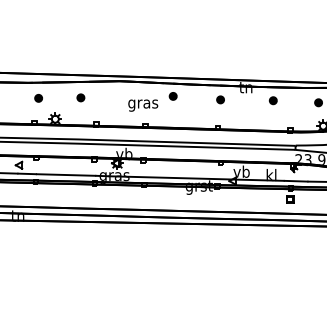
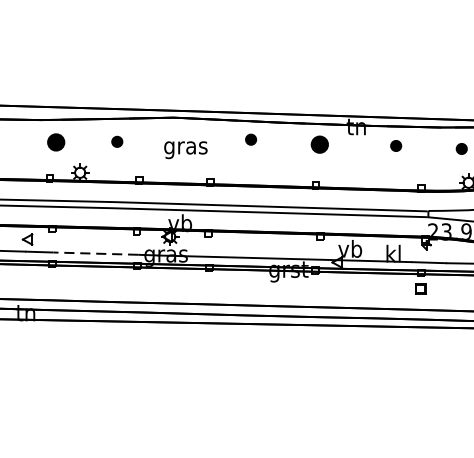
part: (38, 98) -> (55, 142), size x1.6
part: (220, 99) -> (319, 144), size x1.6
text: (143, 105) -> (186, 150), moved
line: (65, 175) -> (94, 254), solid -> dashed

